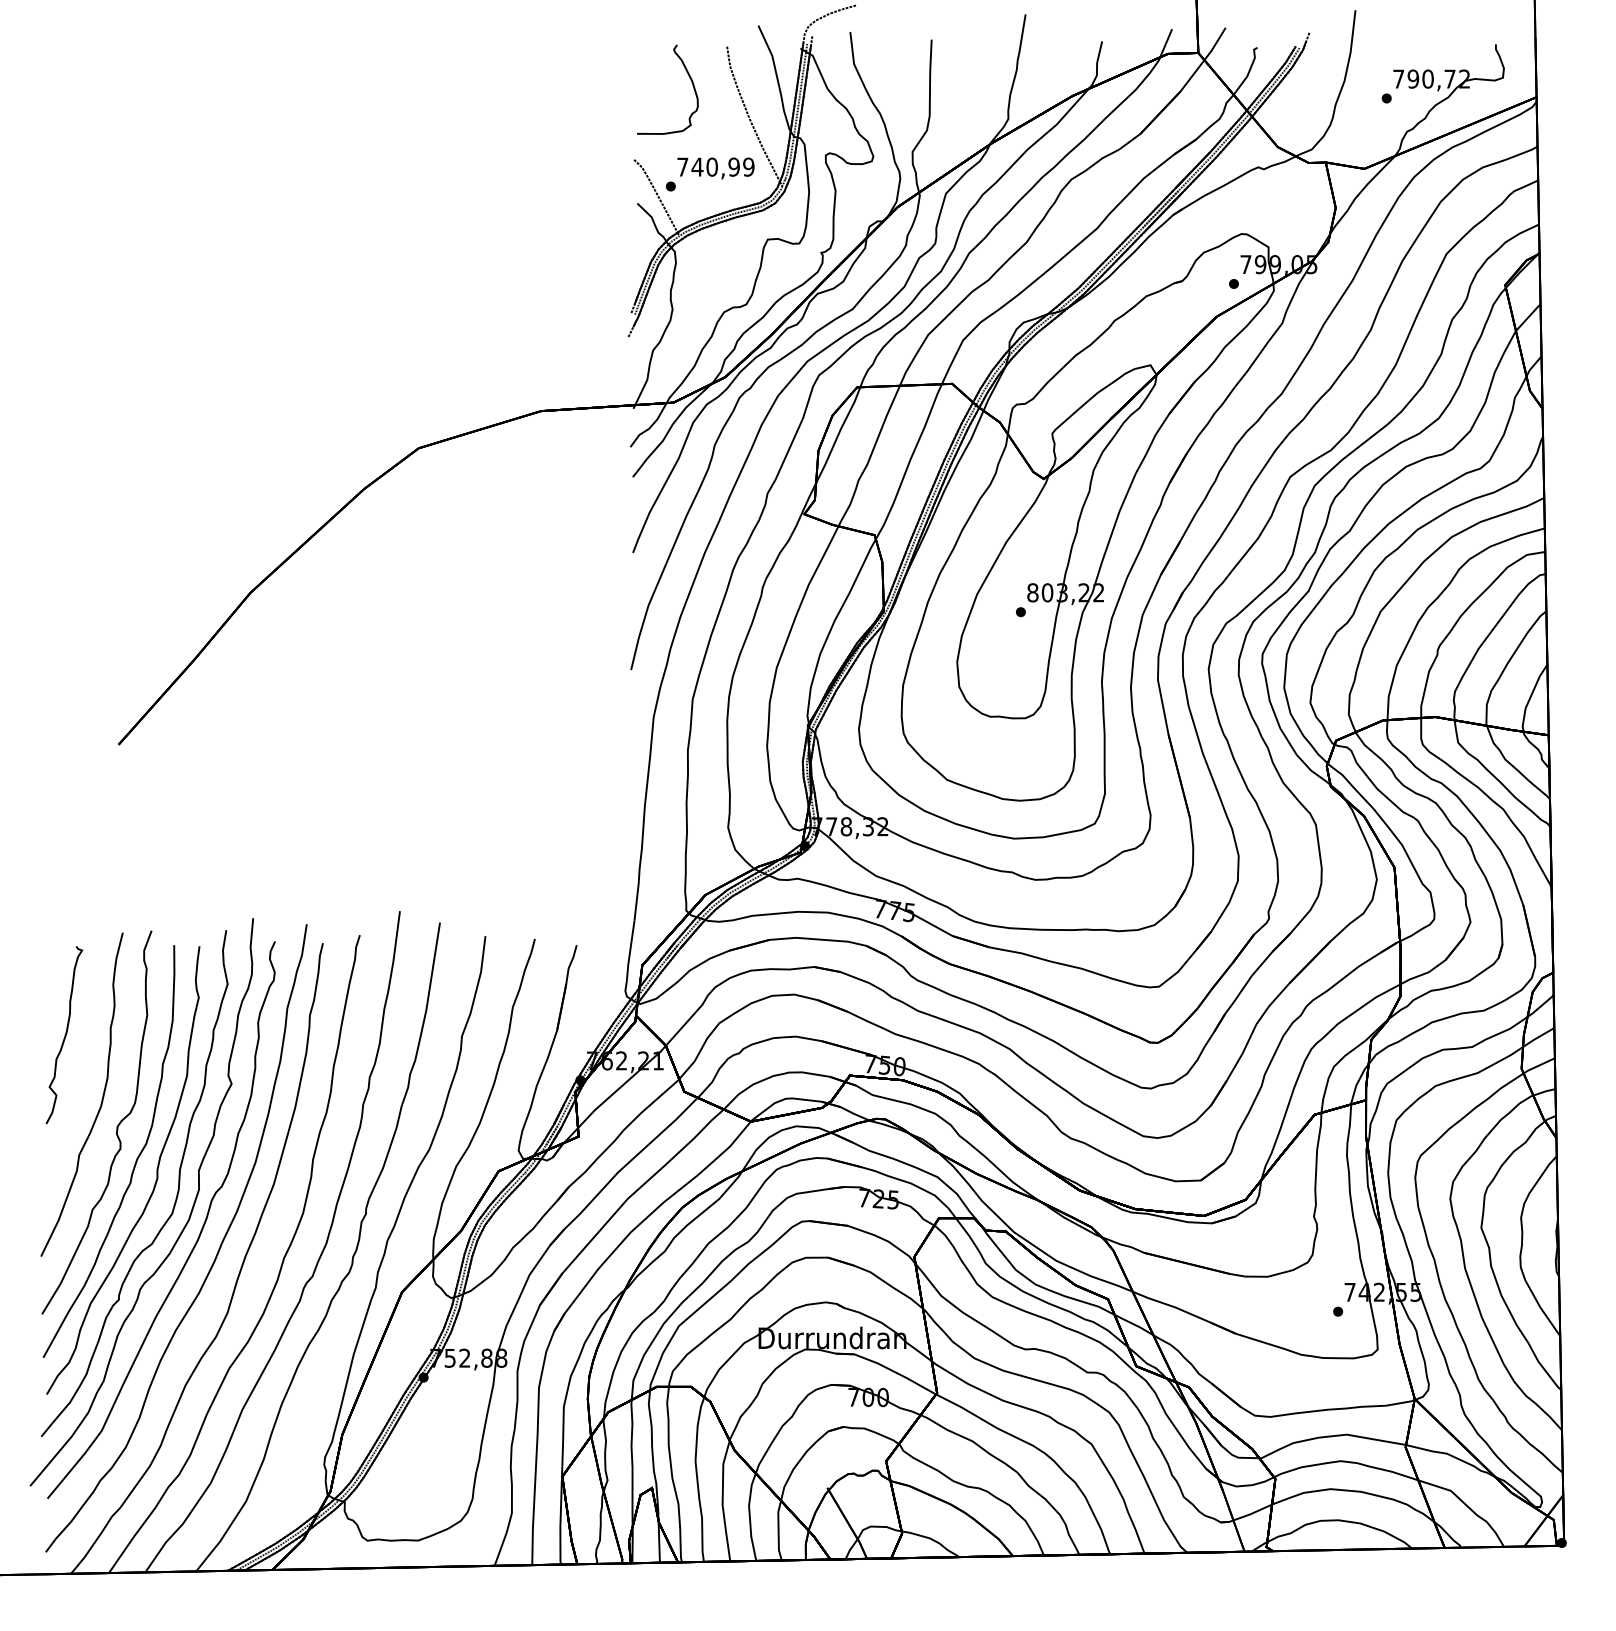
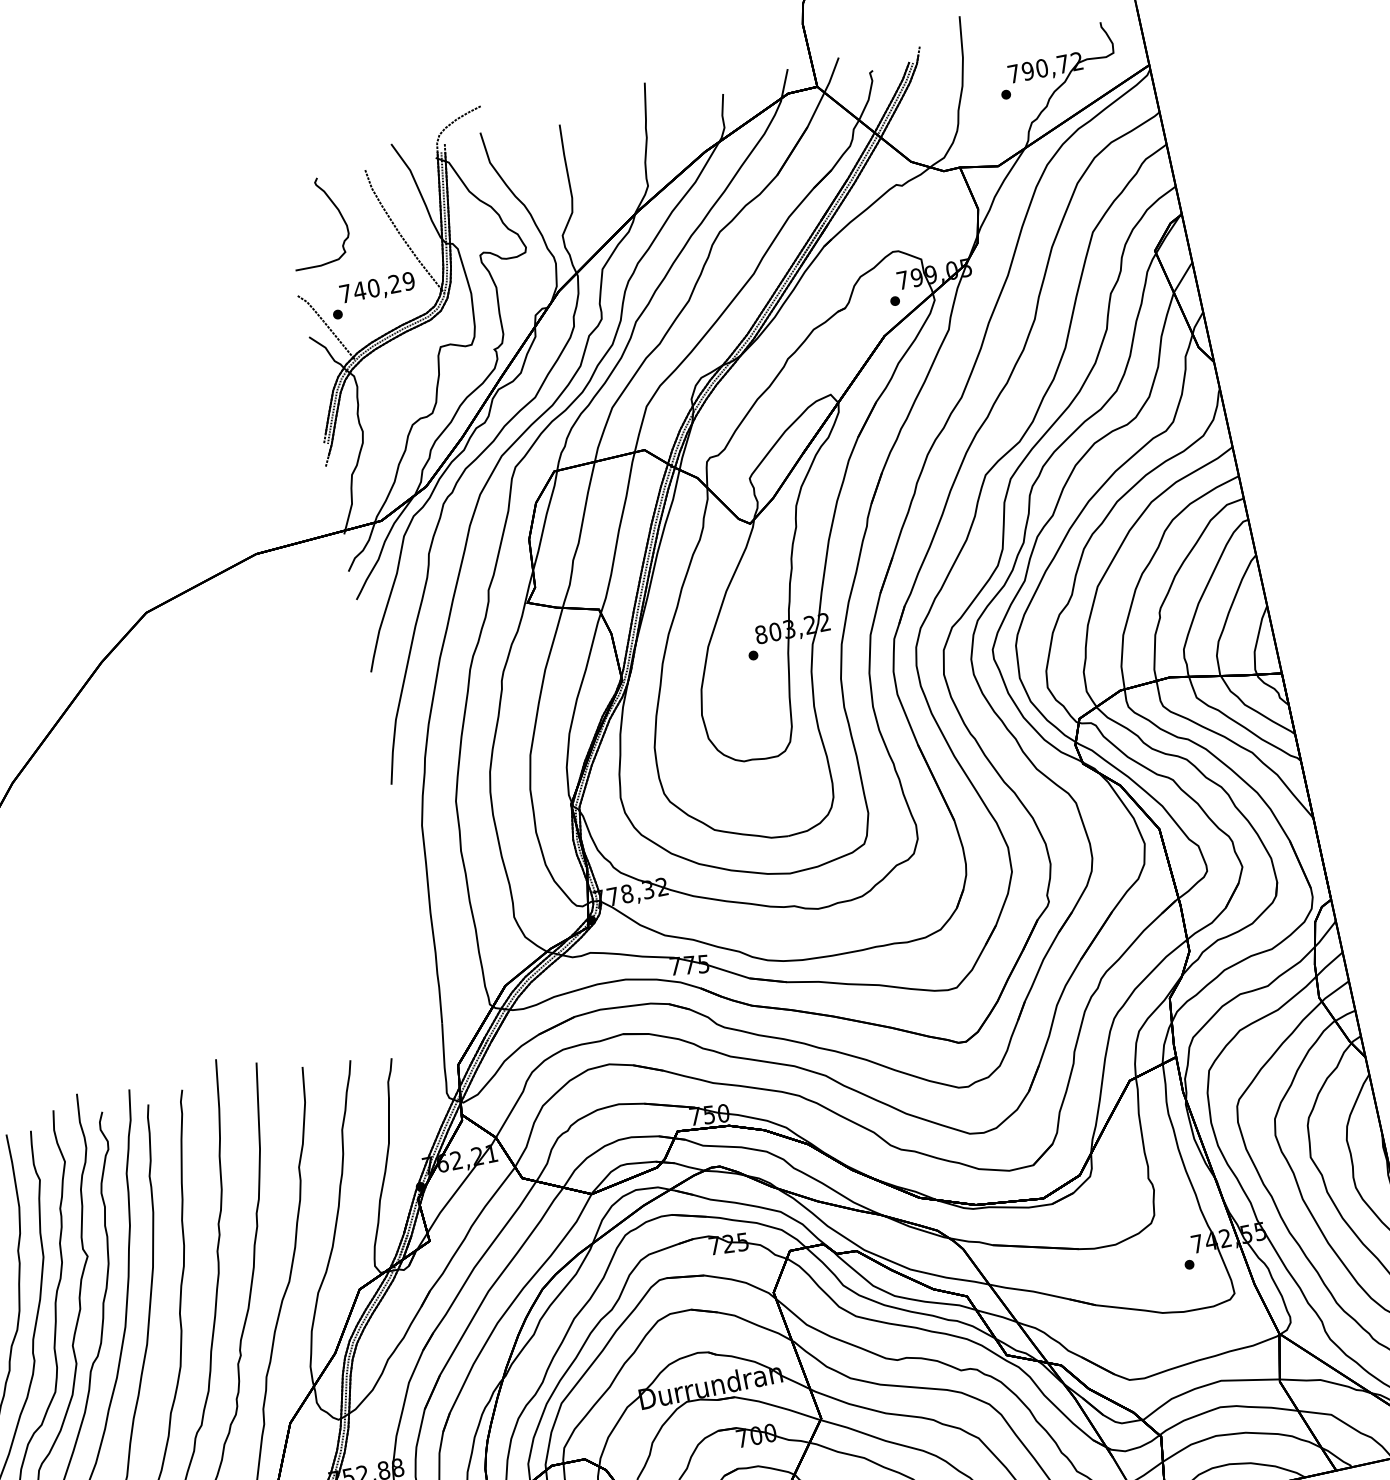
text: (733, 166) -> (394, 283), 740,99 -> 740,29

